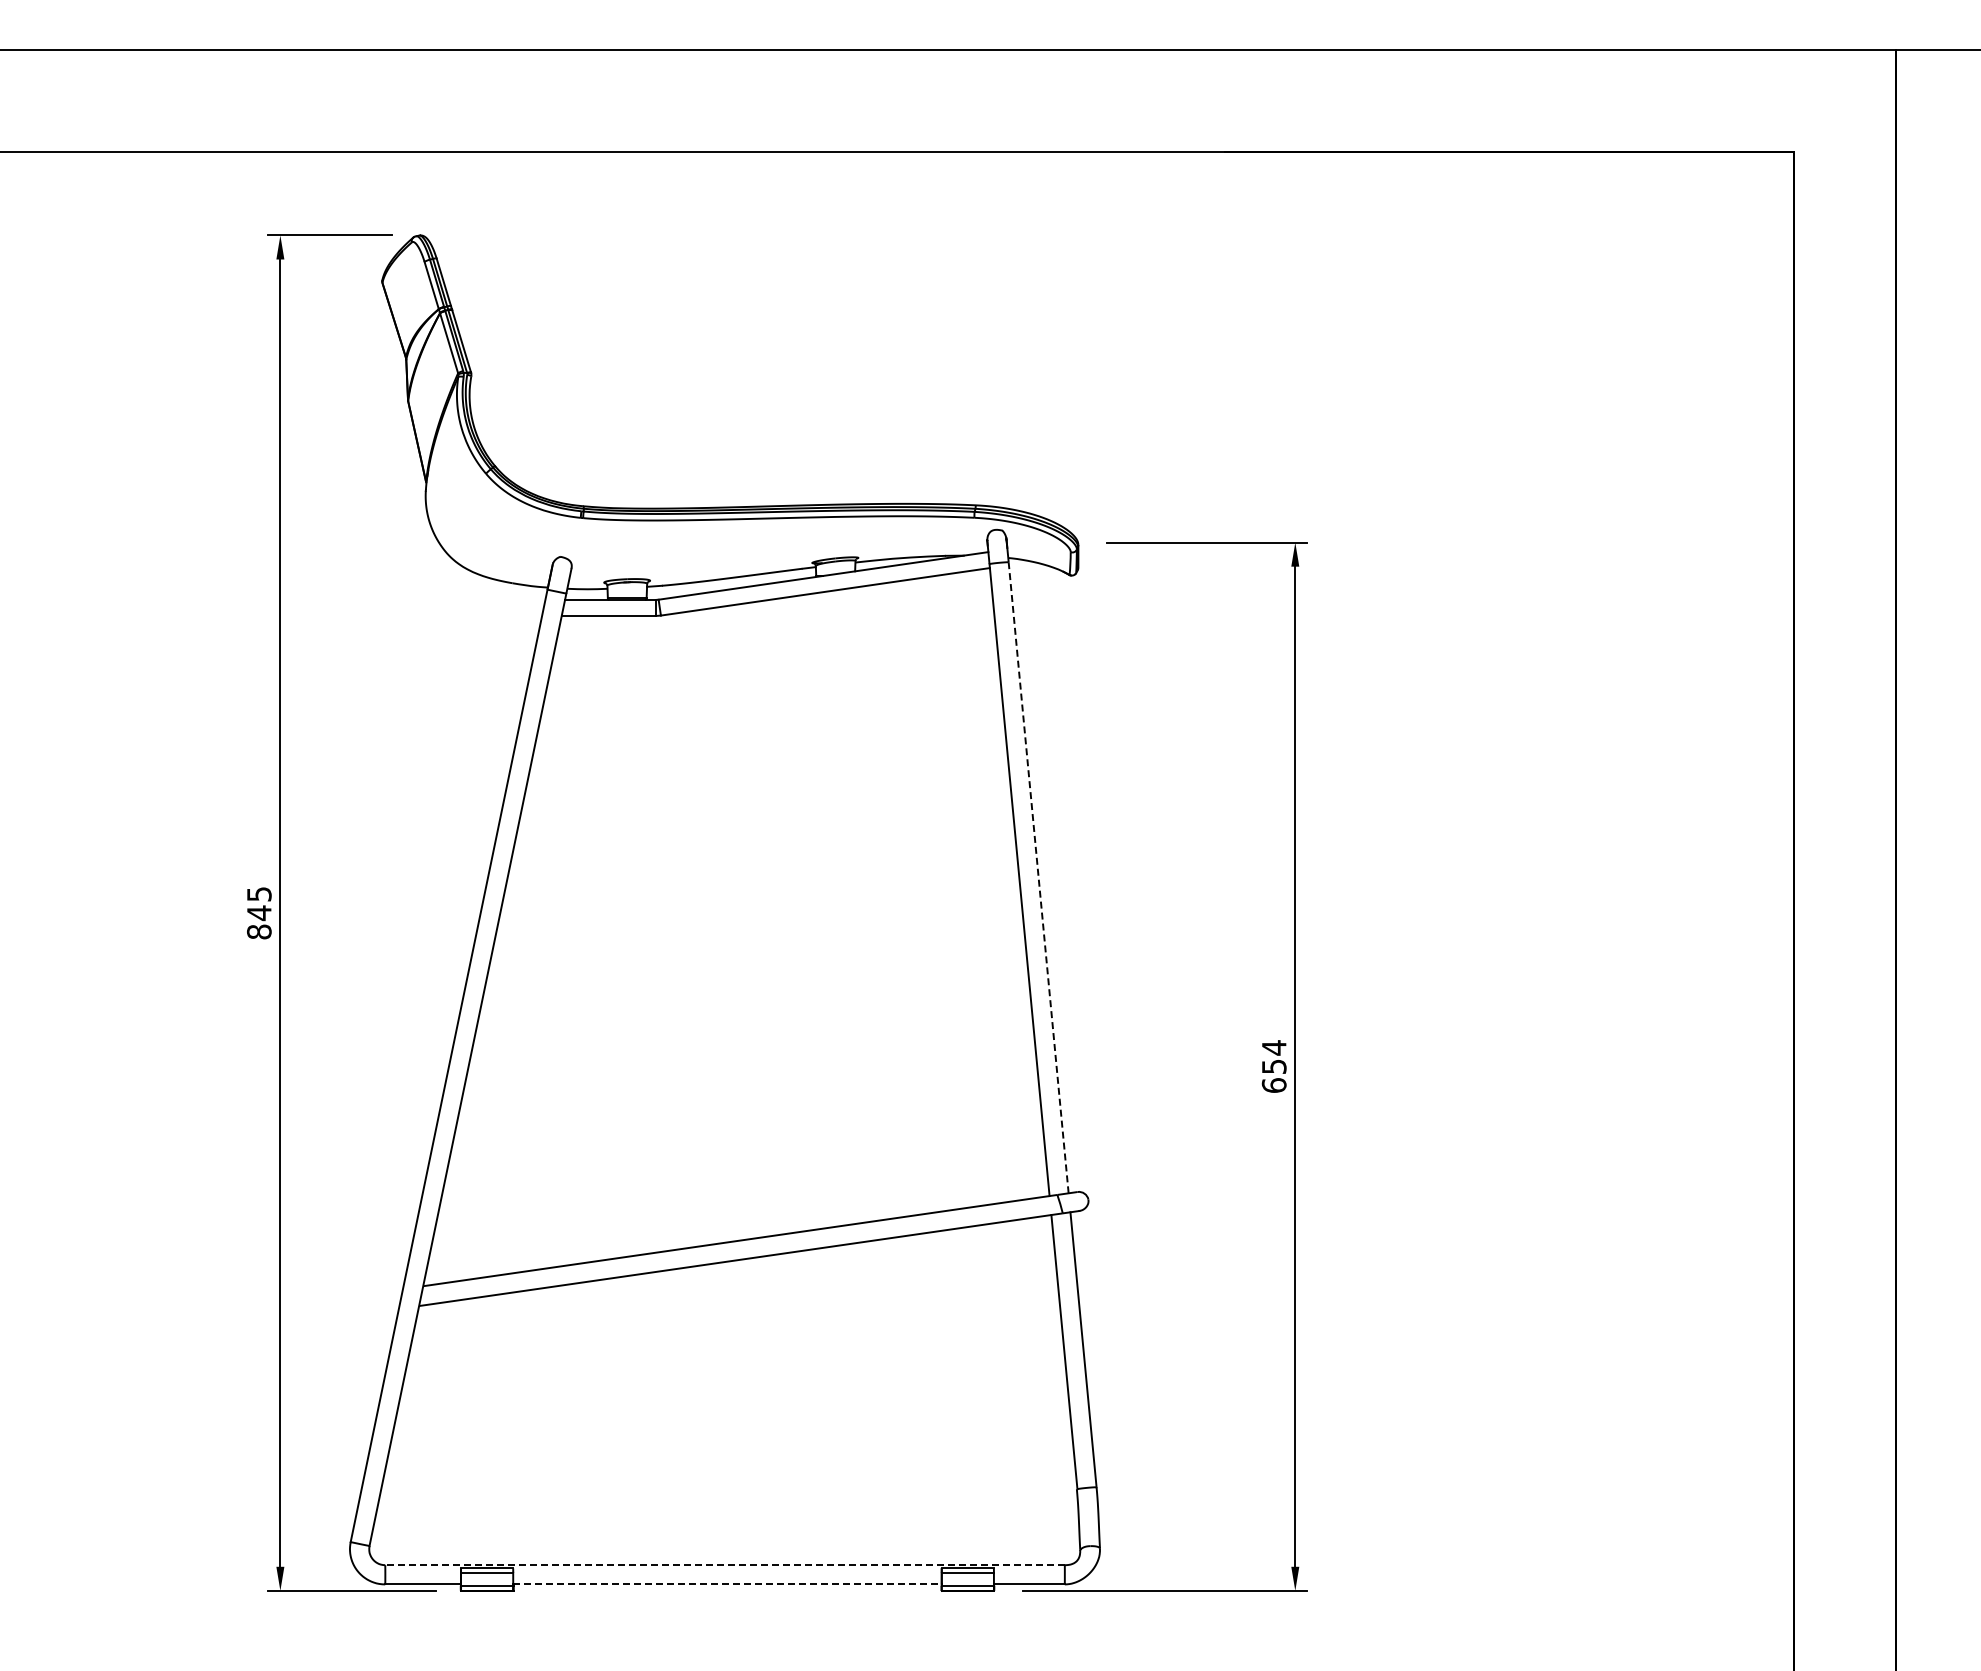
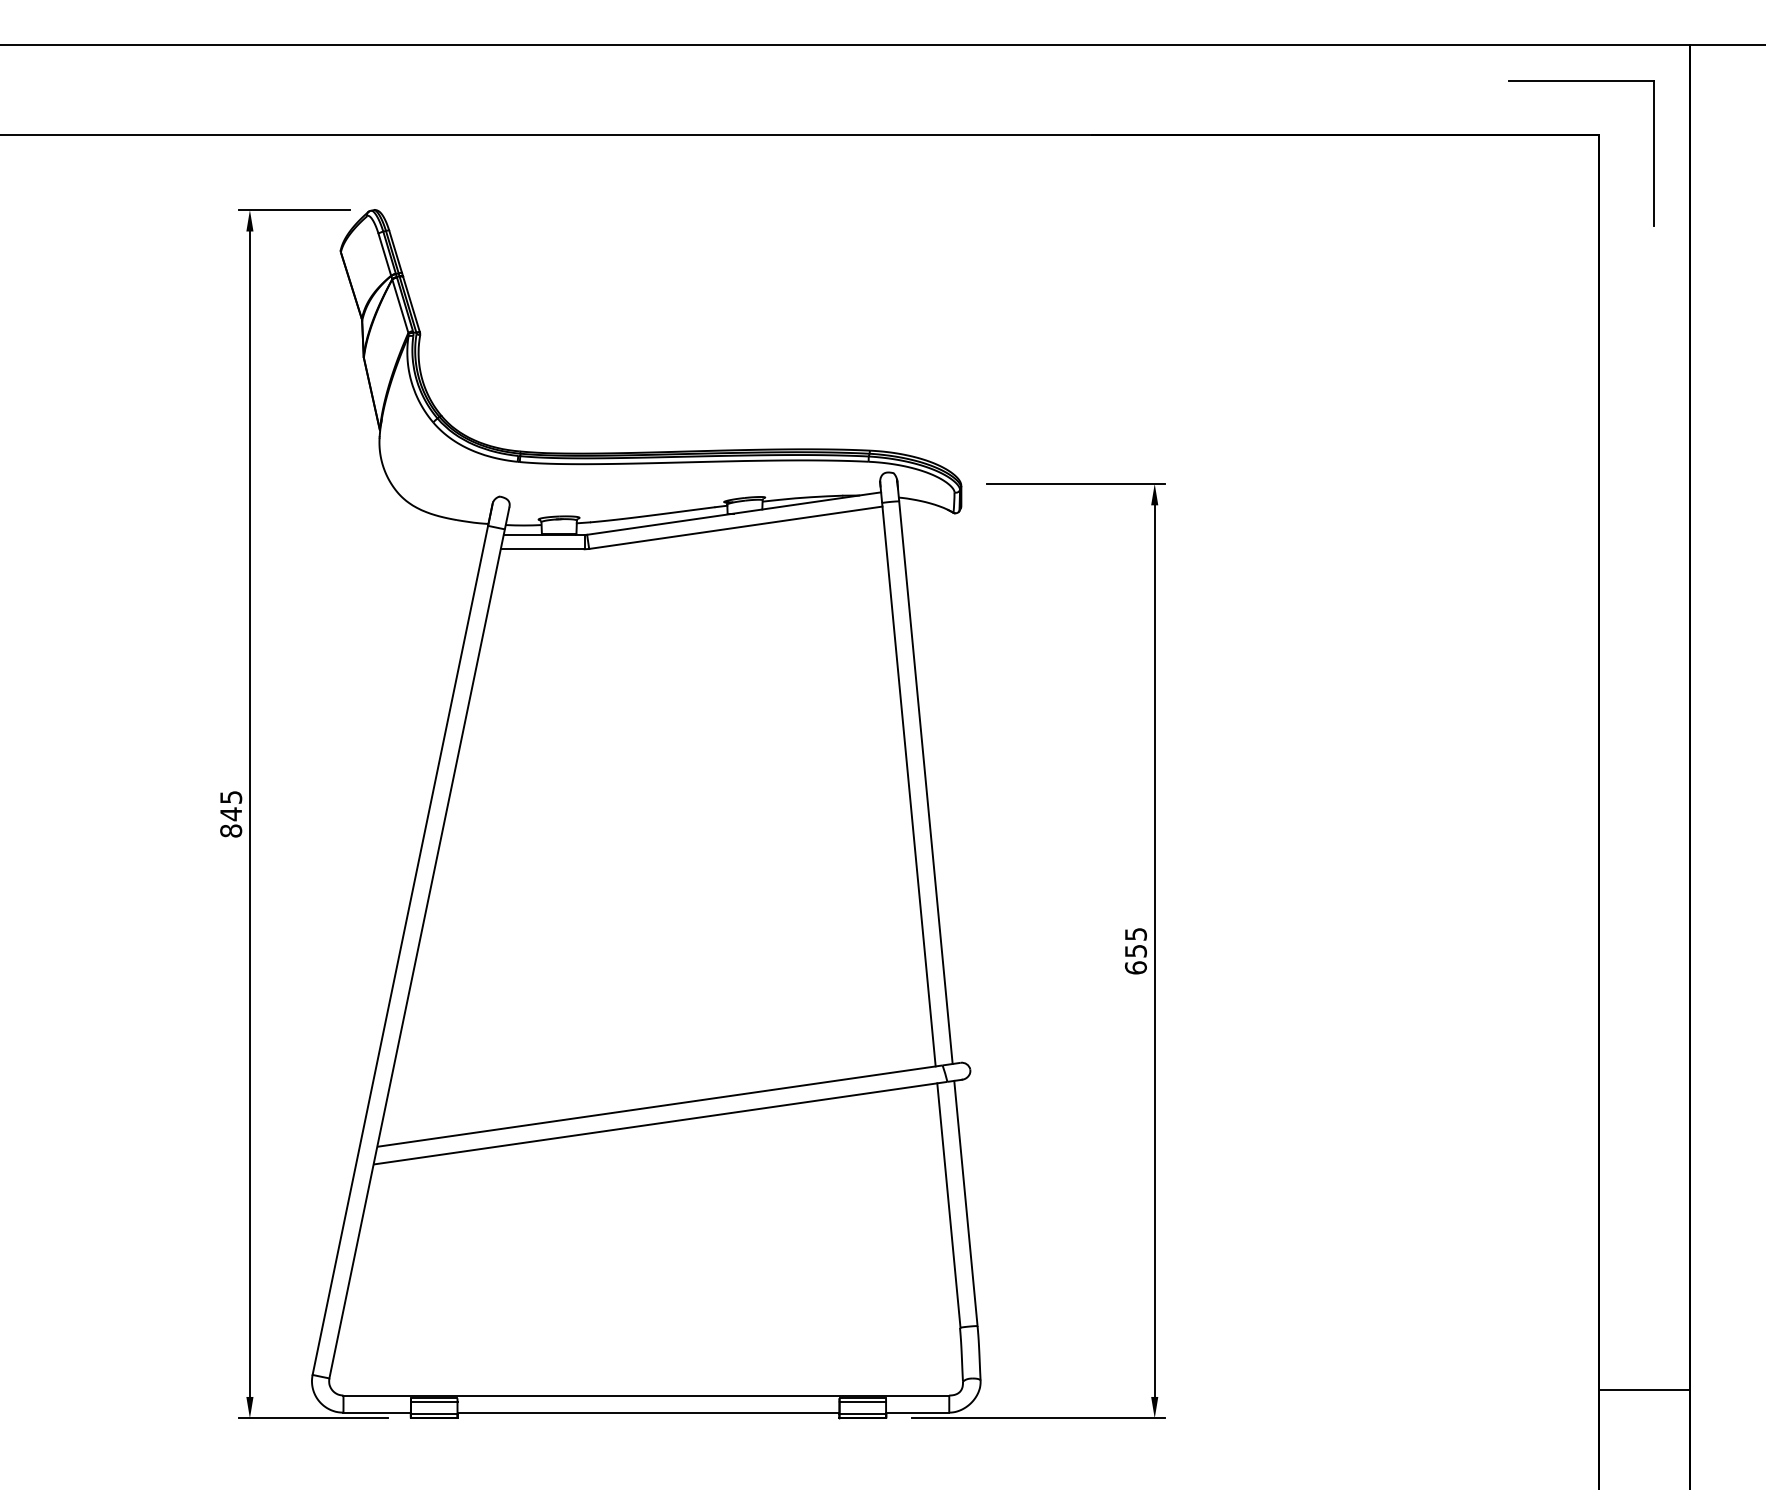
part: (1773, 91) -> (1581, 81), added
line: (1038, 877) -> (925, 782), dashed -> solid
text: (1274, 1047) -> (1136, 933), 654 -> 655
line: (1844, 1559) -> (1644, 1390), added
line: (724, 1565) -> (645, 1395), dashed -> solid
line: (726, 1584) -> (647, 1412), dashed -> solid

